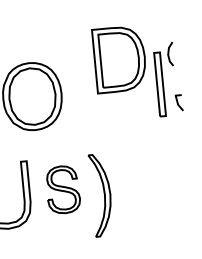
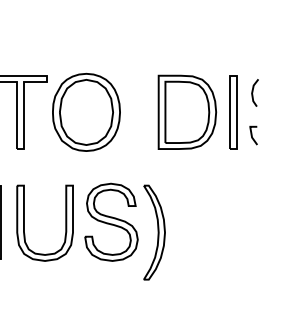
line: (169, 53) -> (253, 92), moved
part: (119, 58) -> (187, 111), moved
part: (63, 189) -> (111, 221), size x1.43

